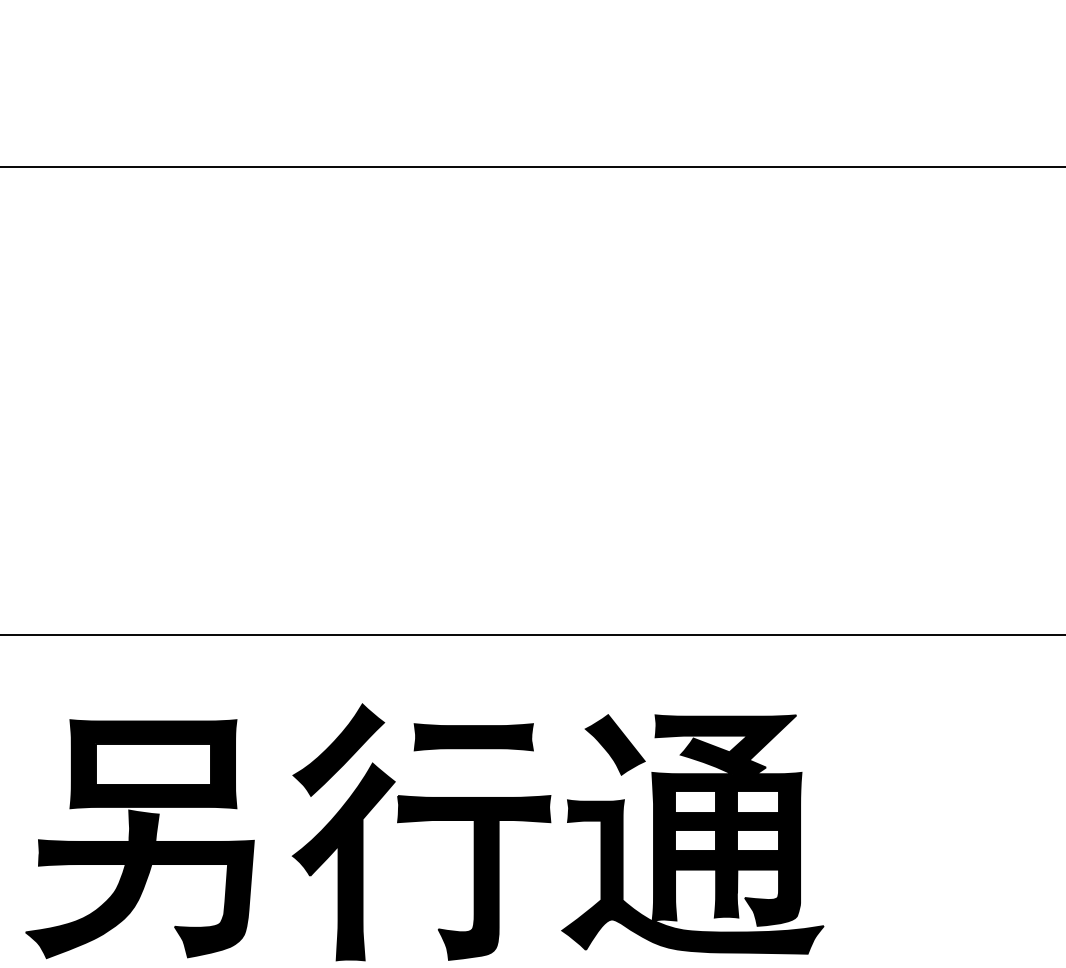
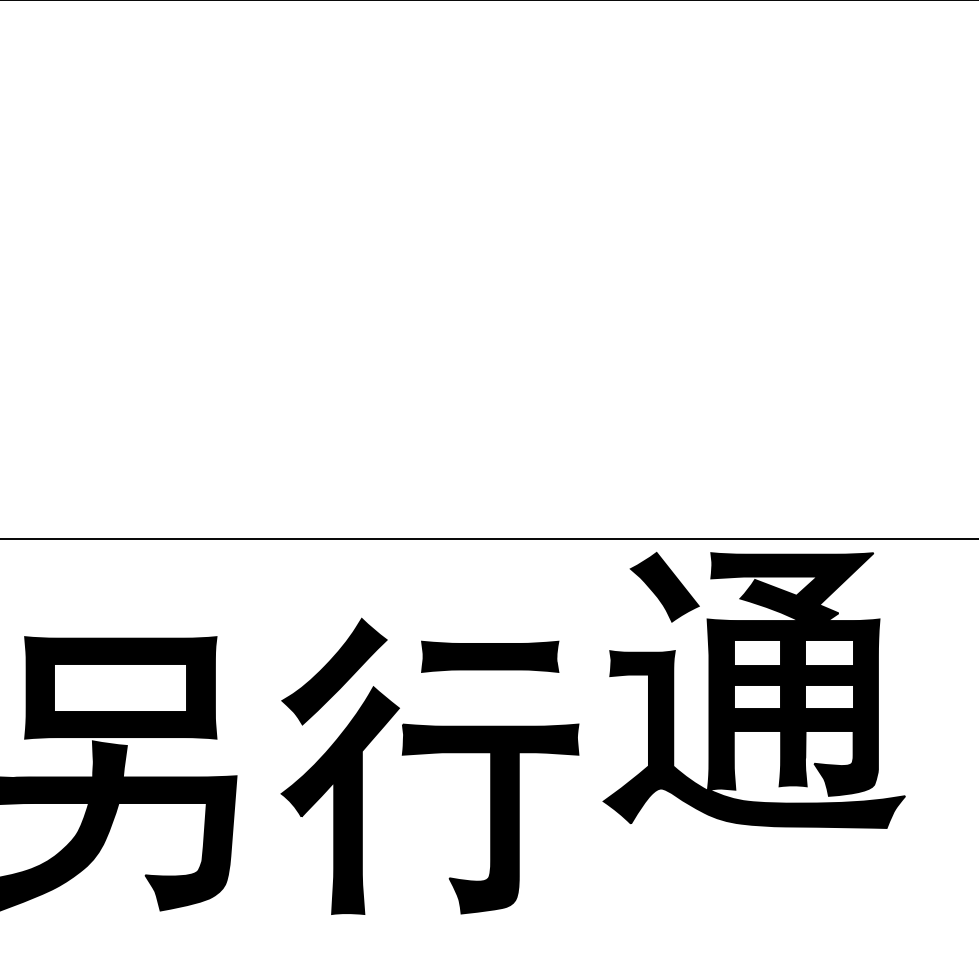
part: (692, 834) -> (753, 690), moved

